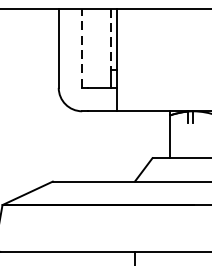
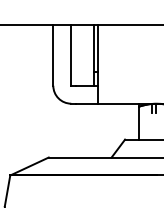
line: (111, 39) -> (93, 48), dashed -> solid
line: (82, 47) -> (71, 54), dashed -> solid

